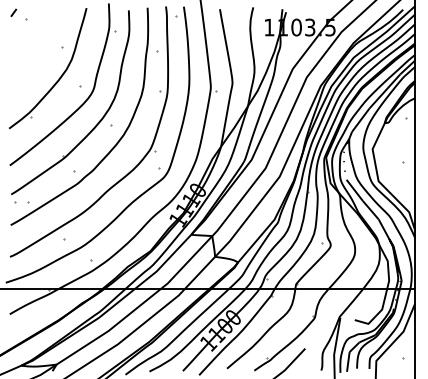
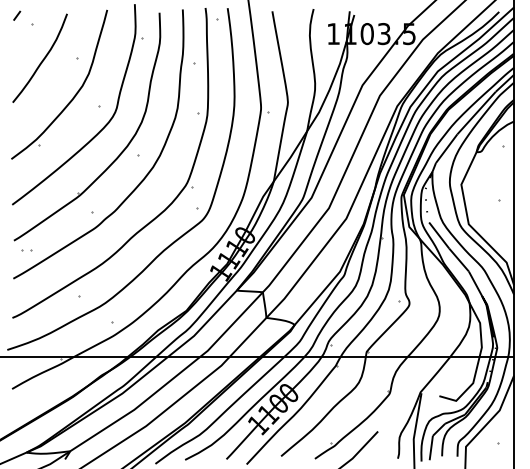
curve: (34, 48) -> (42, 59), added
part: (21, 202) -> (26, 250), size x0.62

